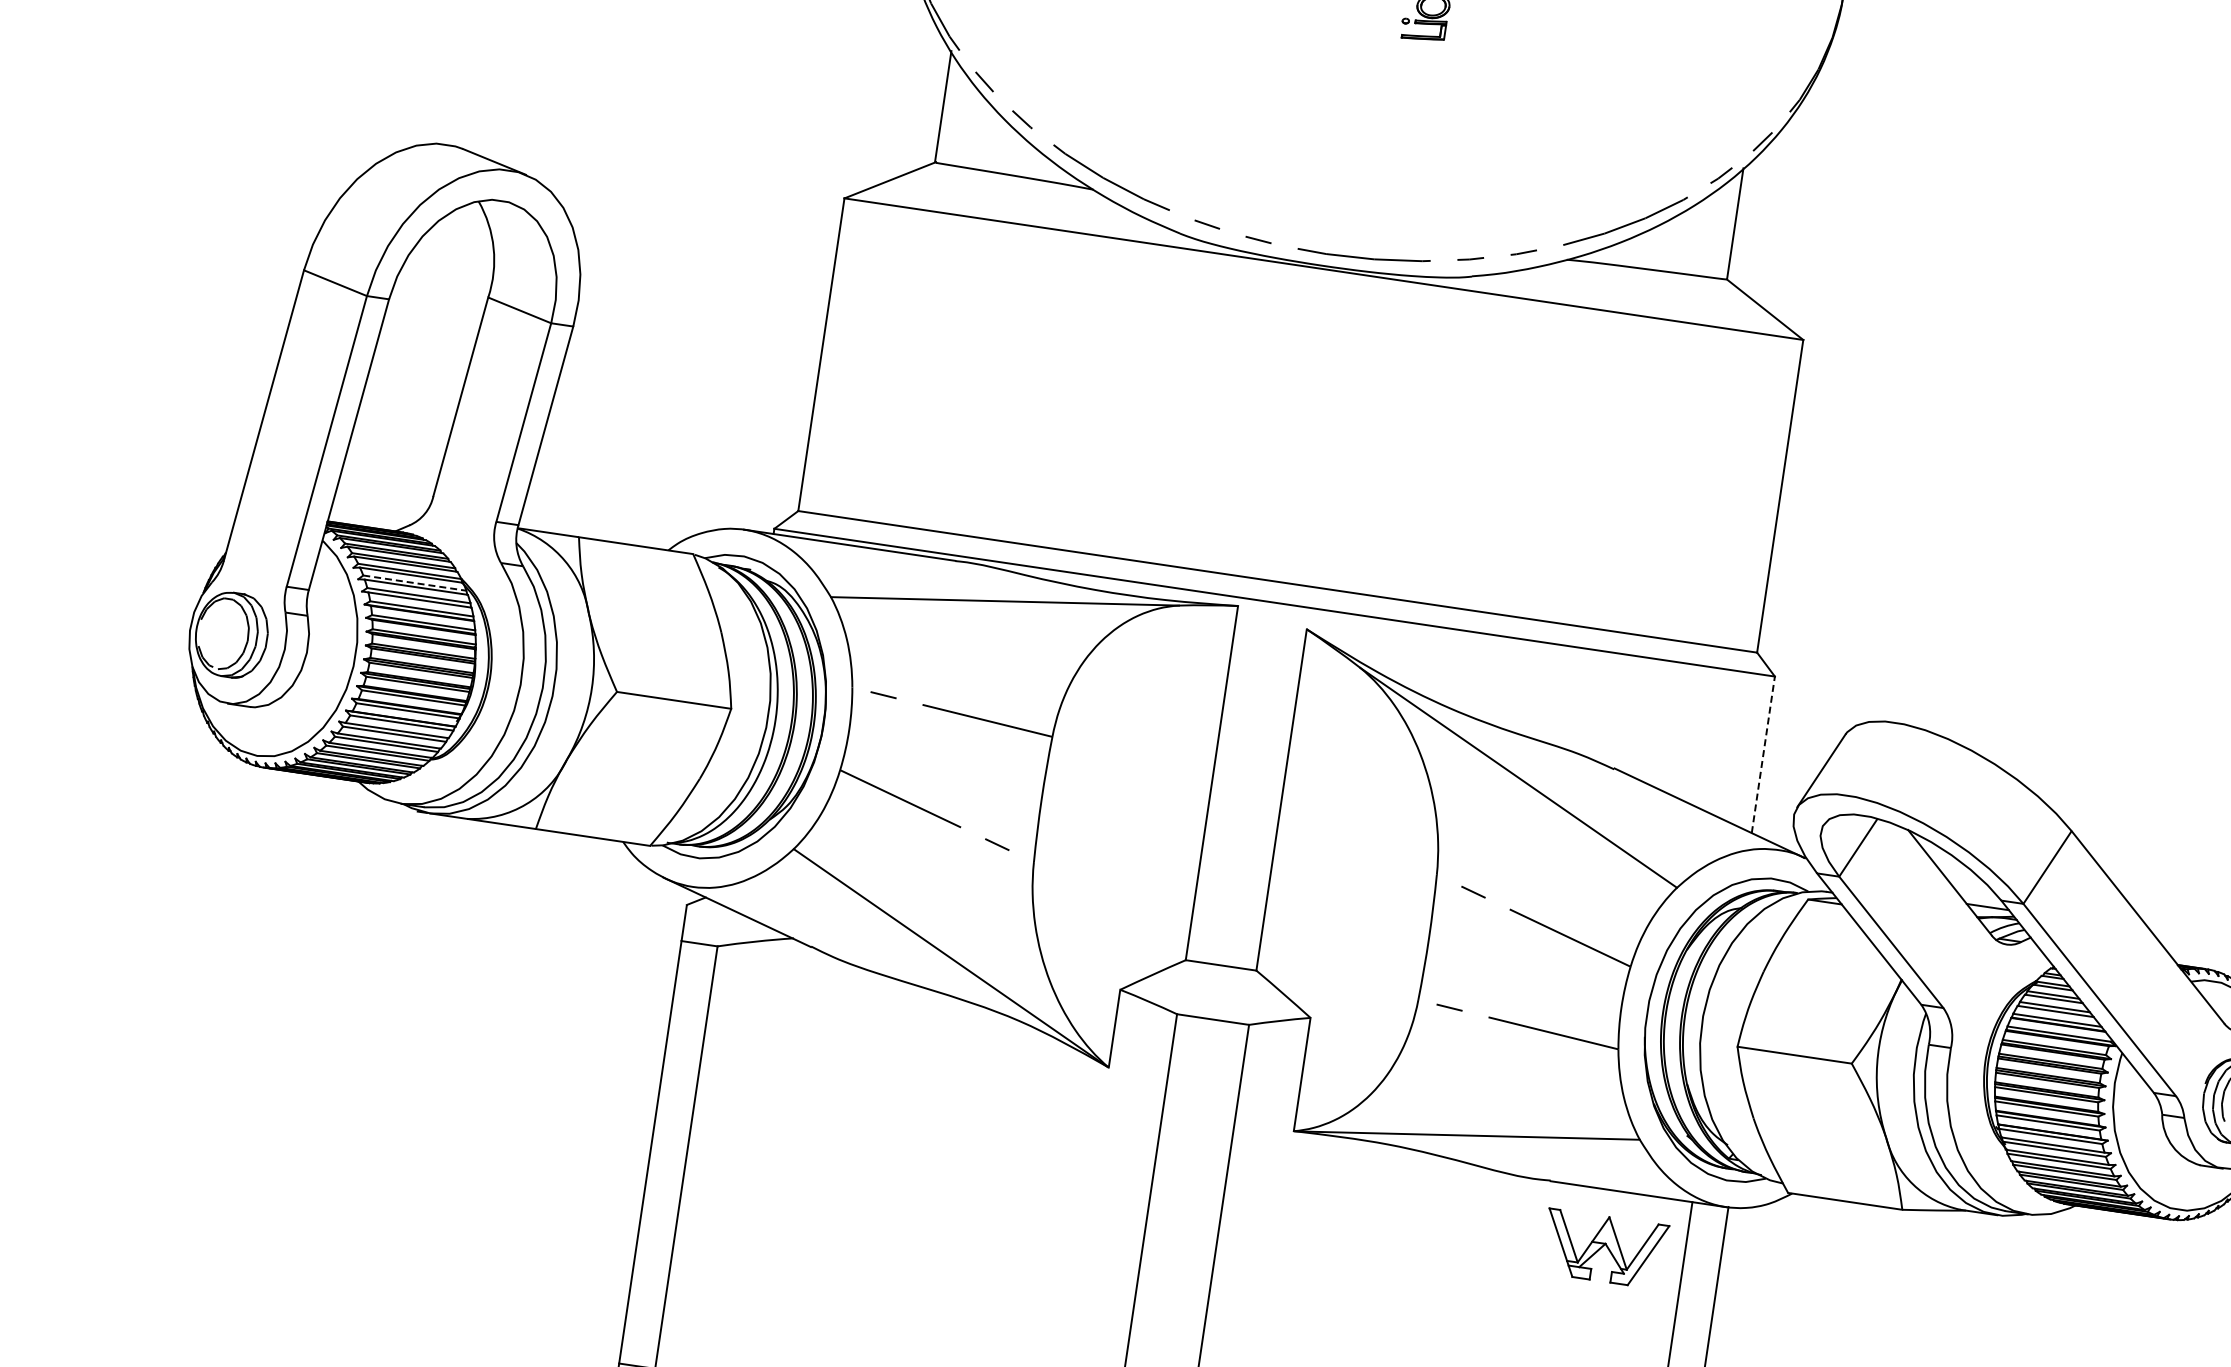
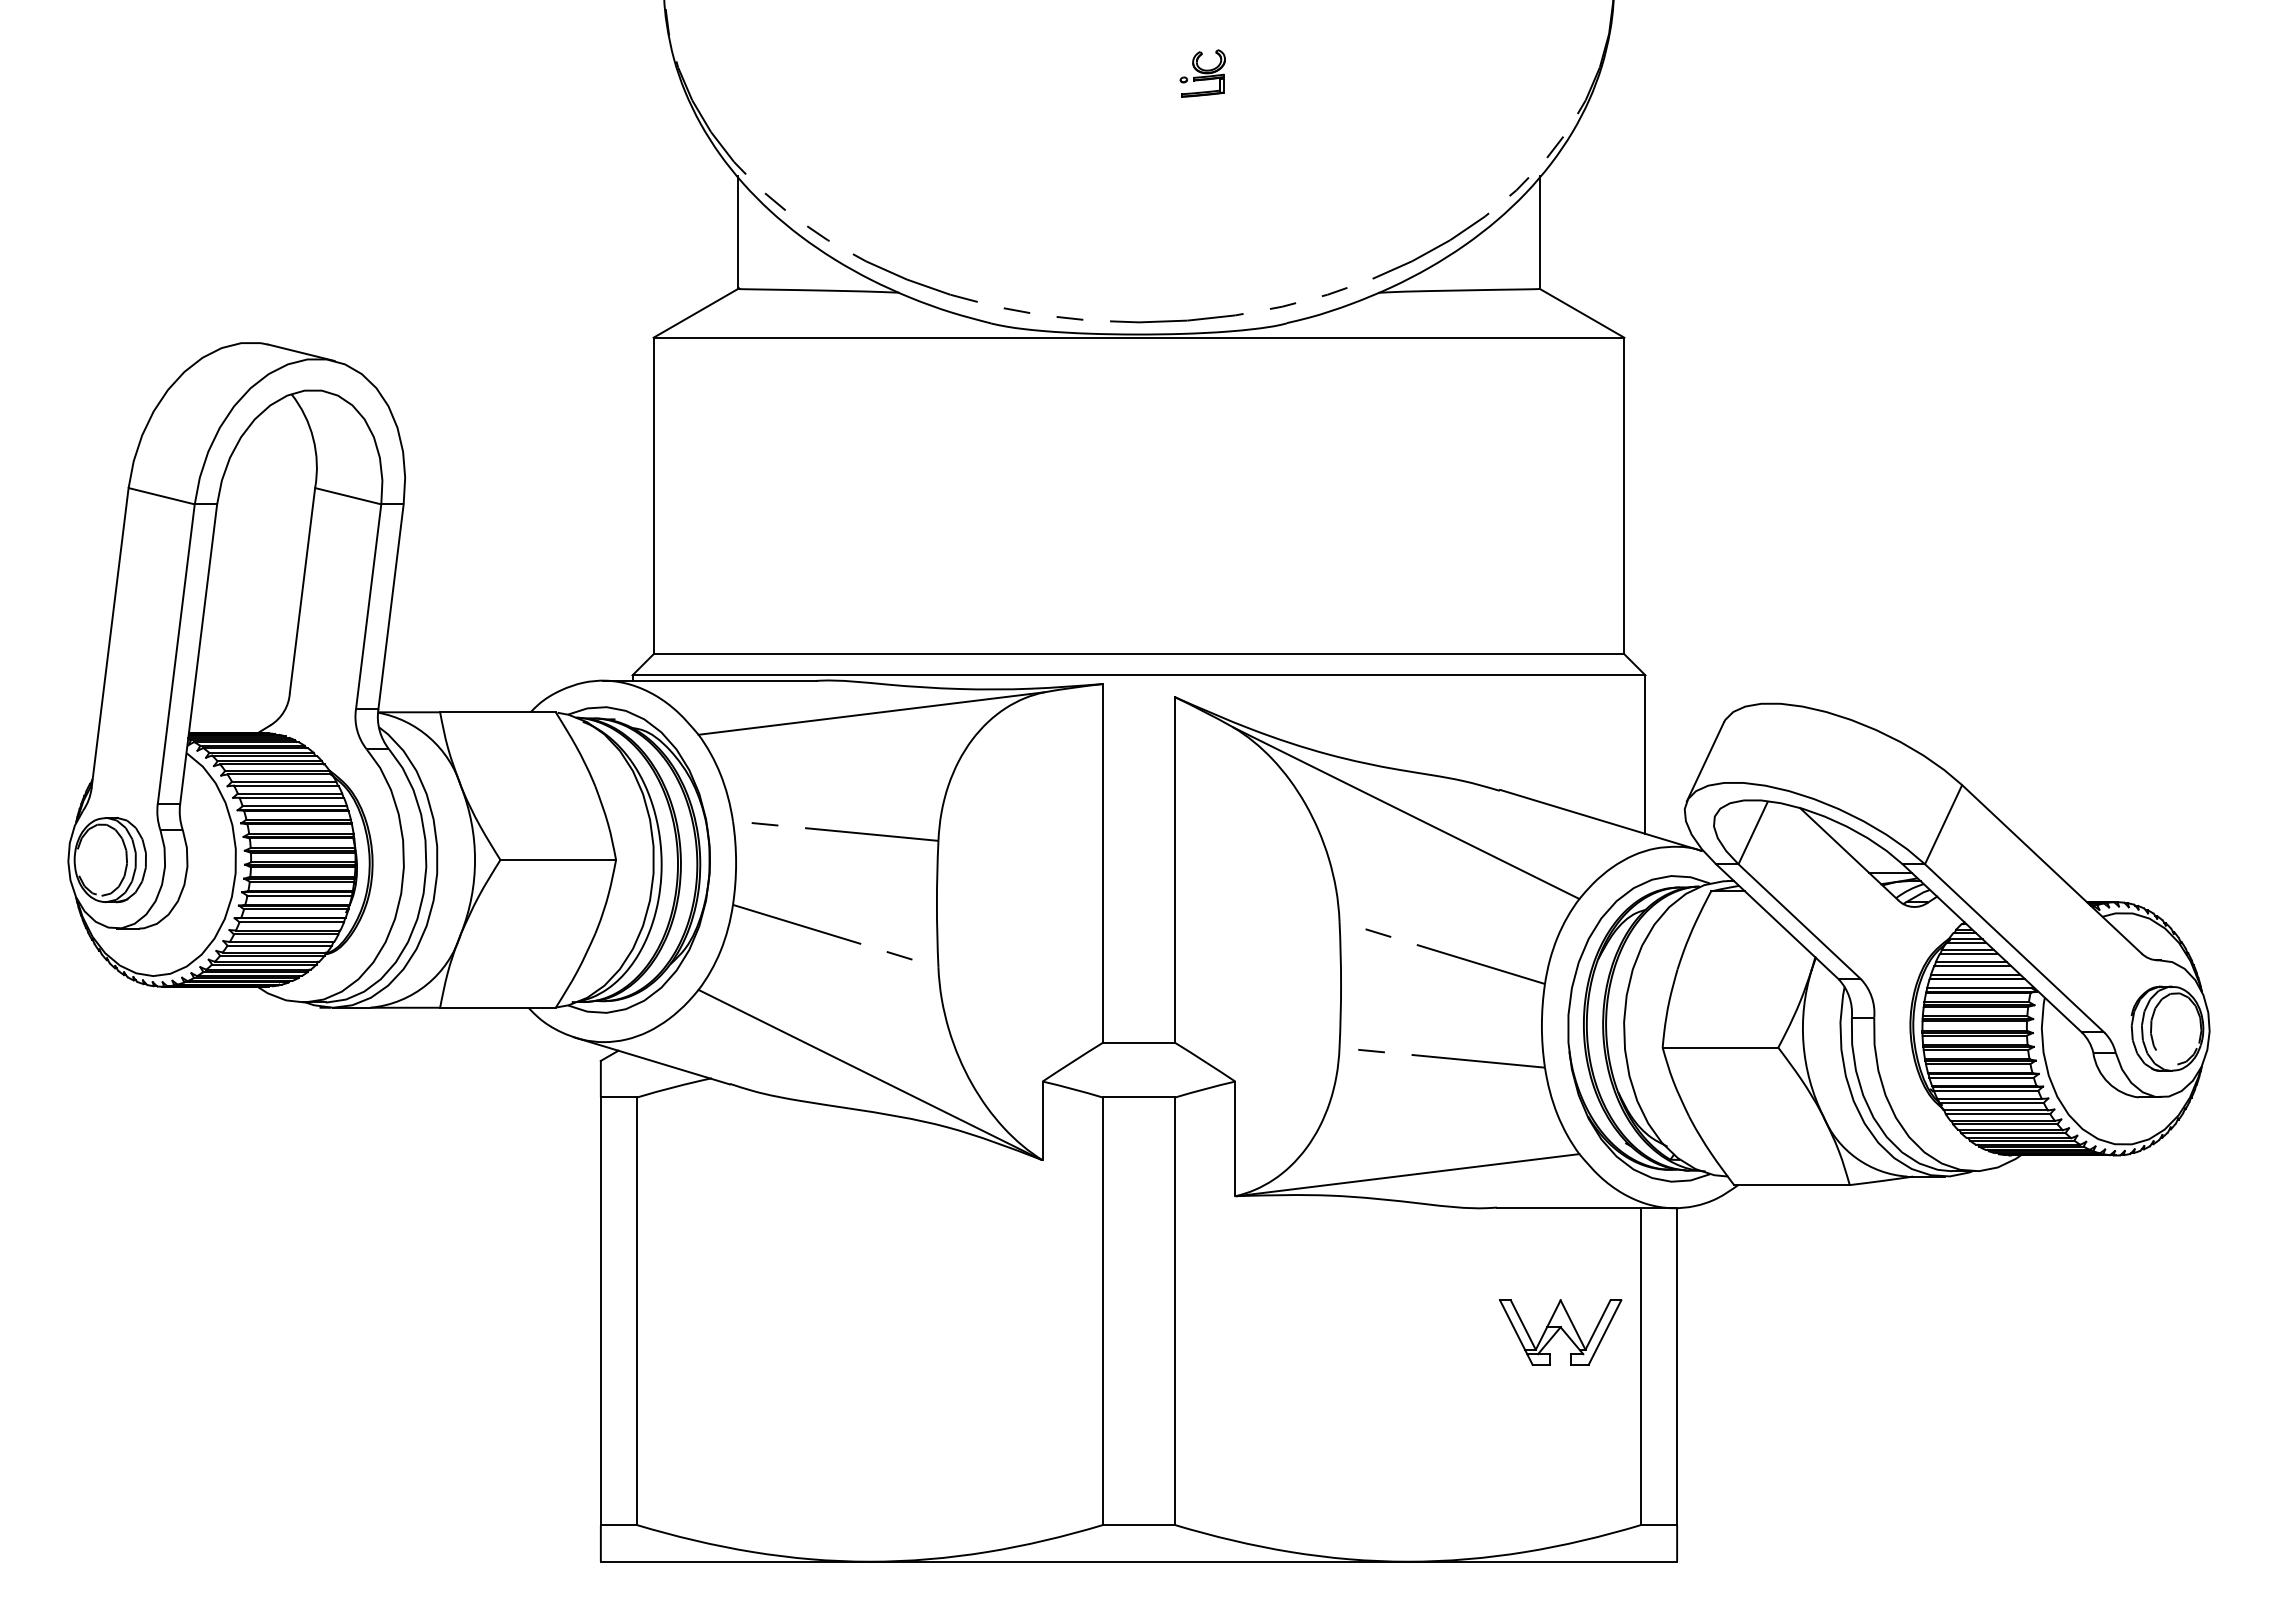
line: (415, 582) -> (284, 781), dashed -> solid
line: (1763, 754) -> (1645, 754), dashed -> solid
part: (1604, 1248) -> (1560, 1332), moved

